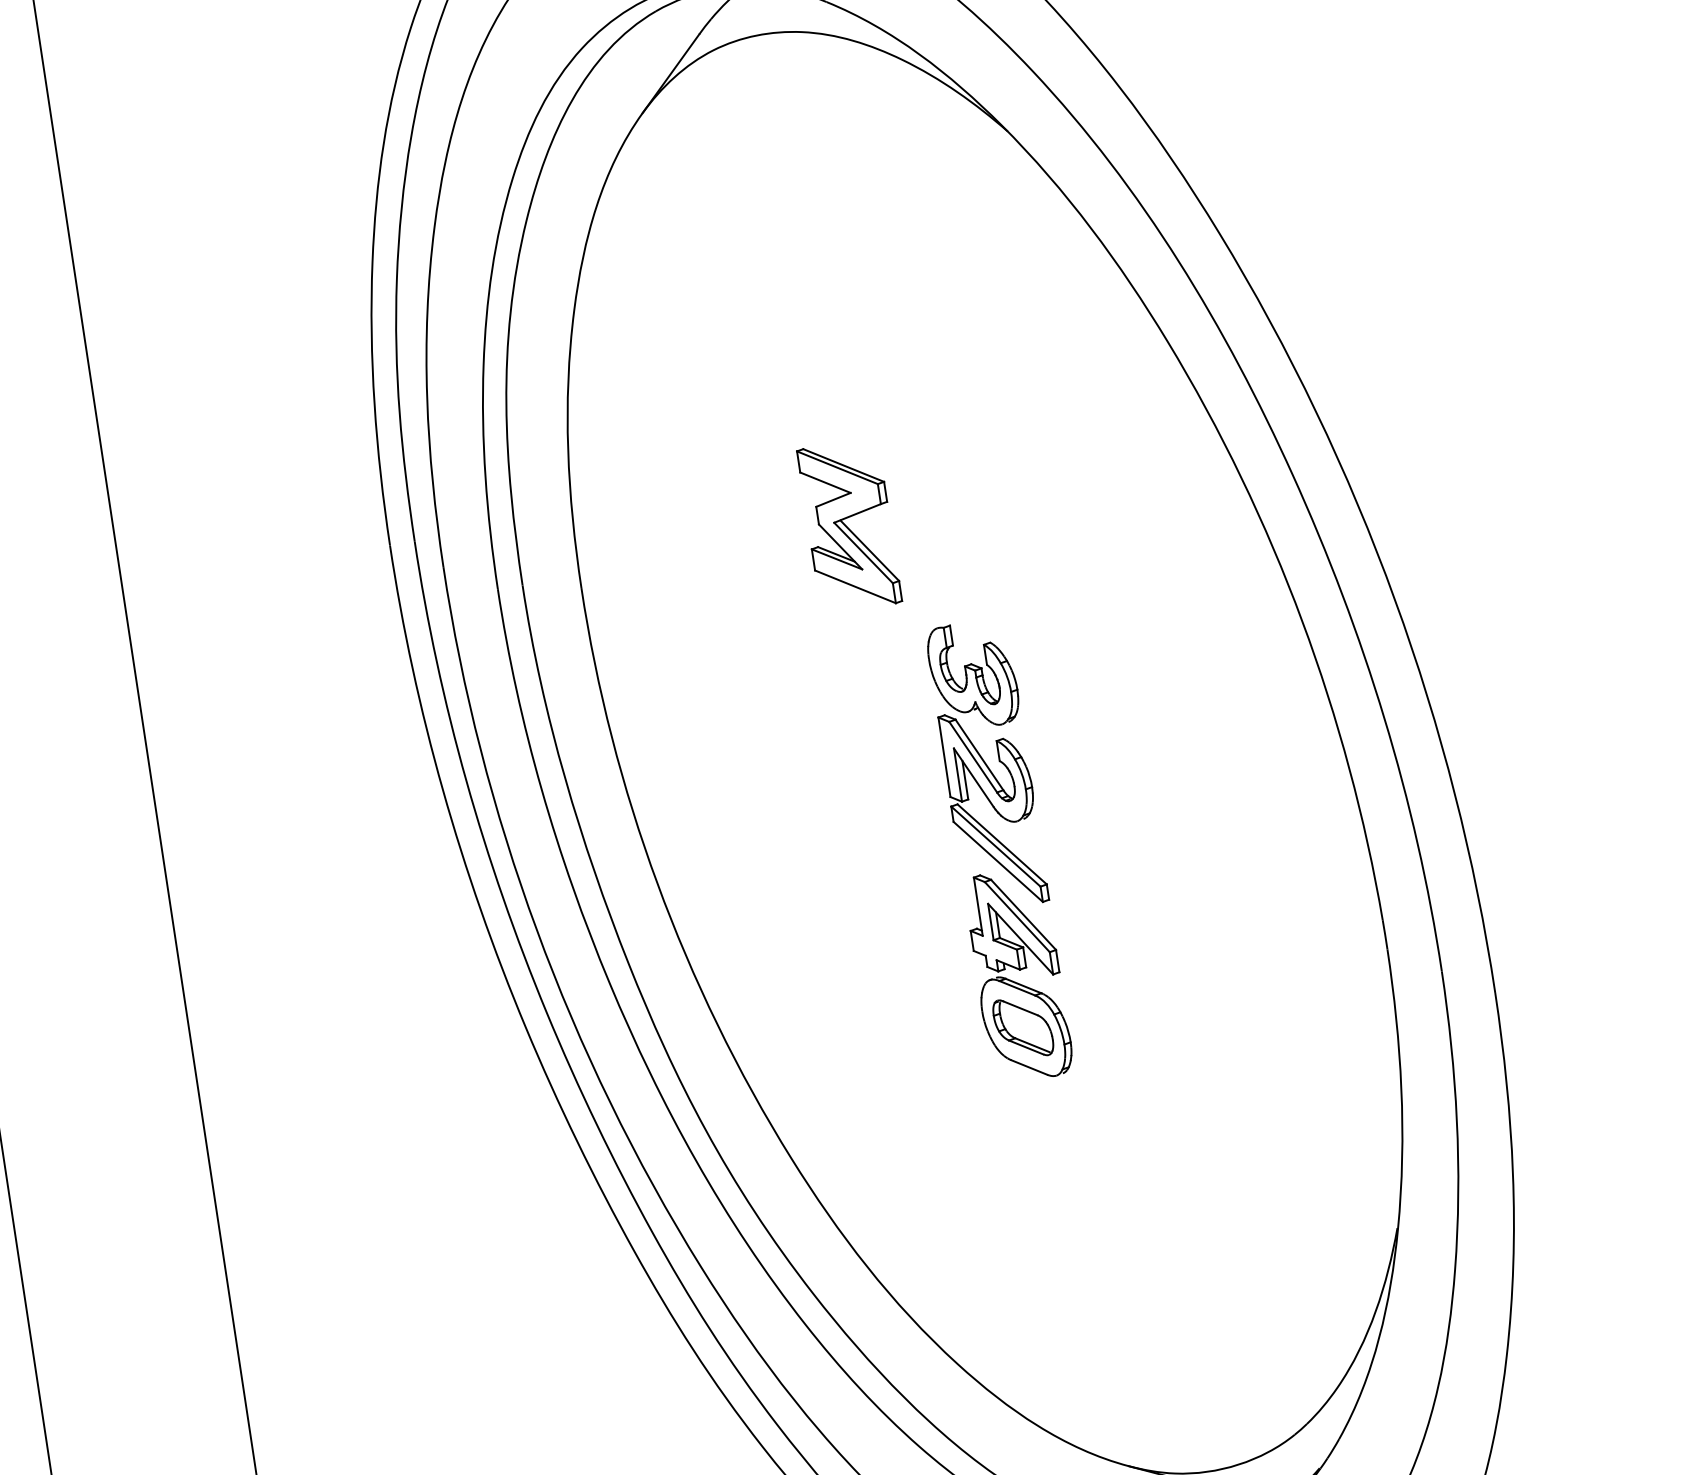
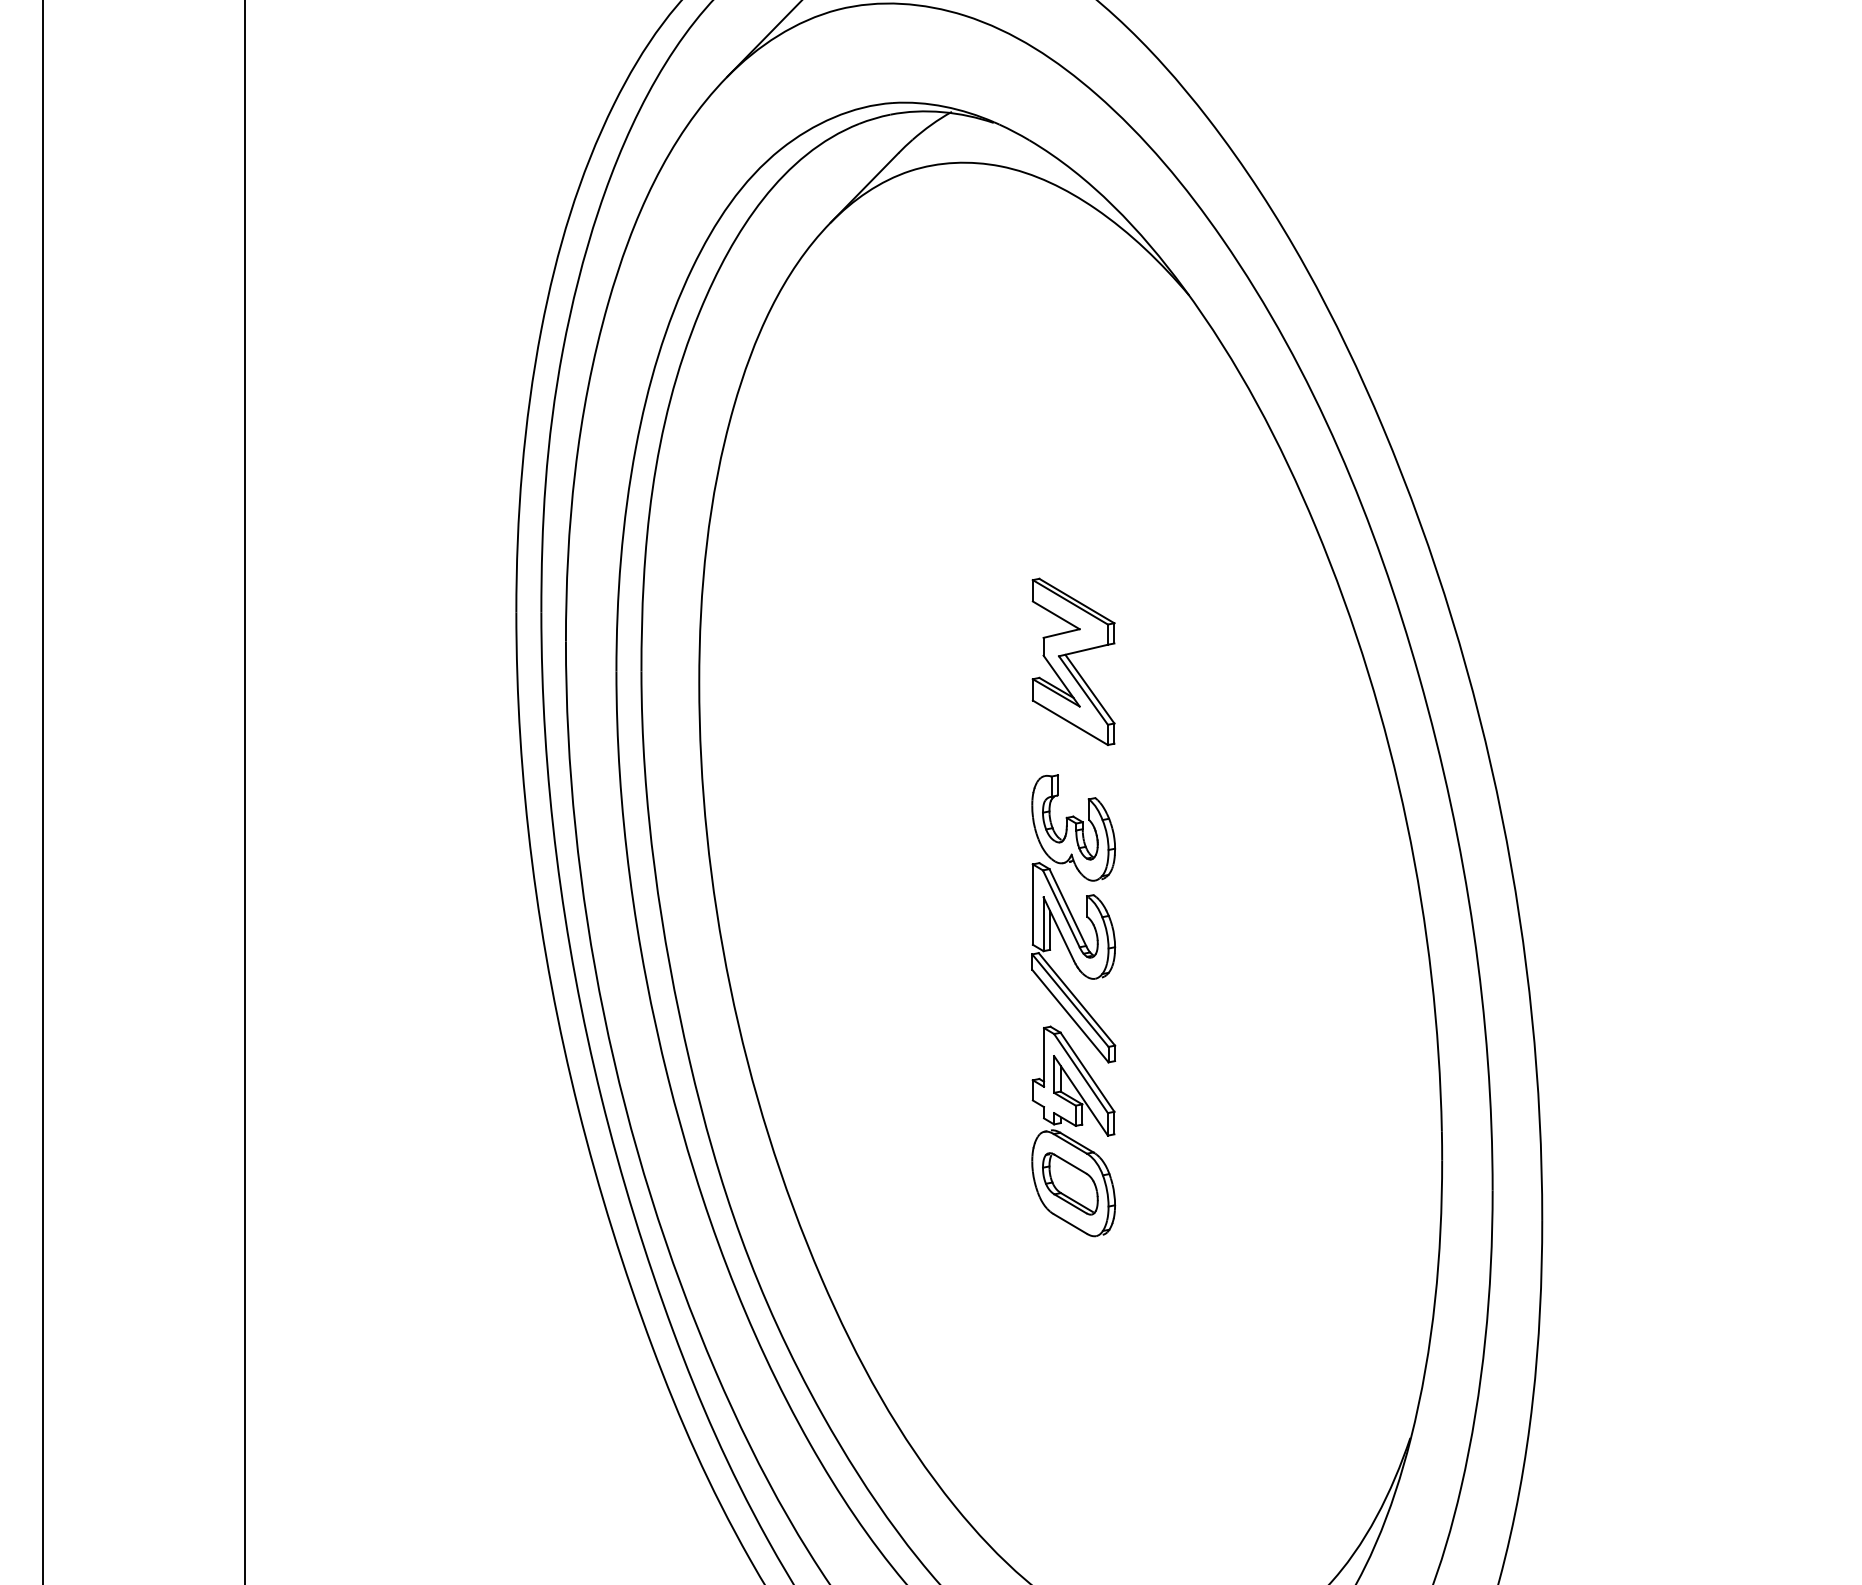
part: (849, 525) -> (1073, 661), moved

